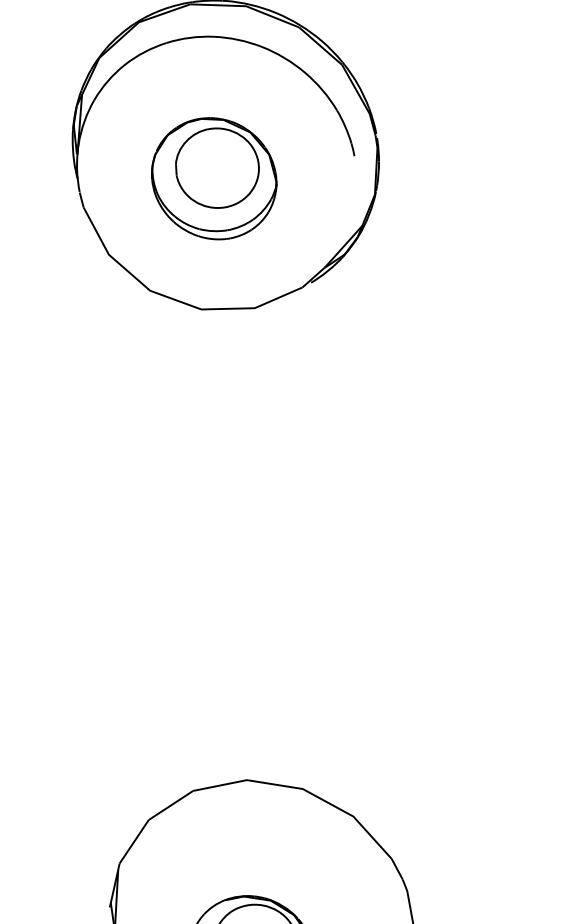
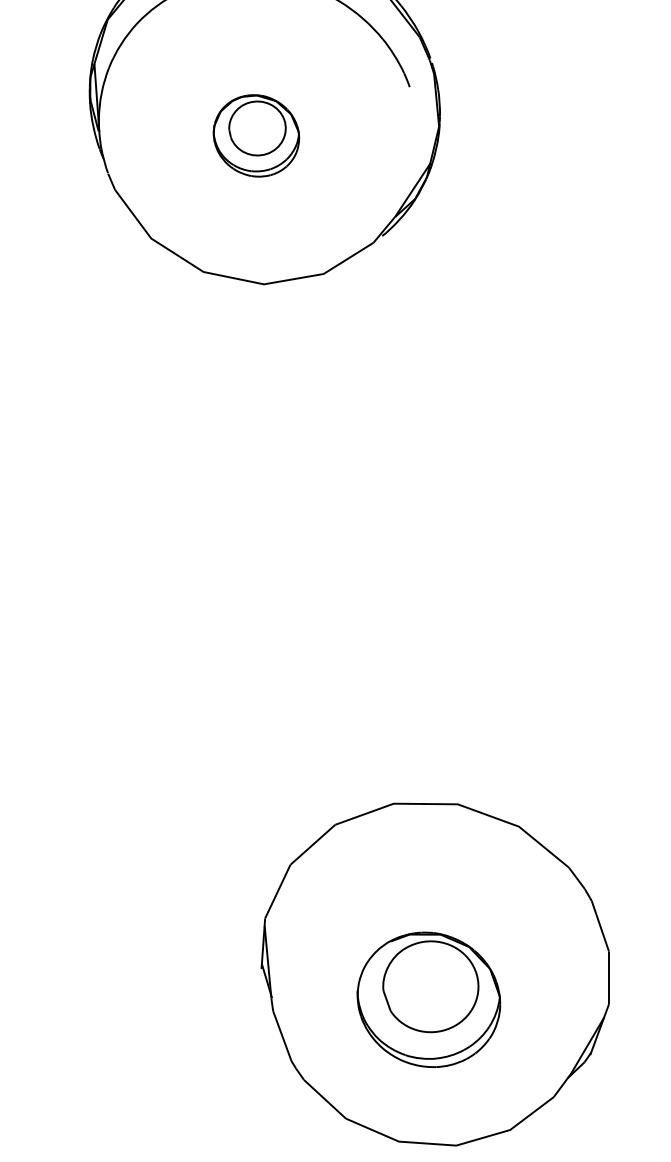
part: (214, 178) -> (256, 135), size x0.6

